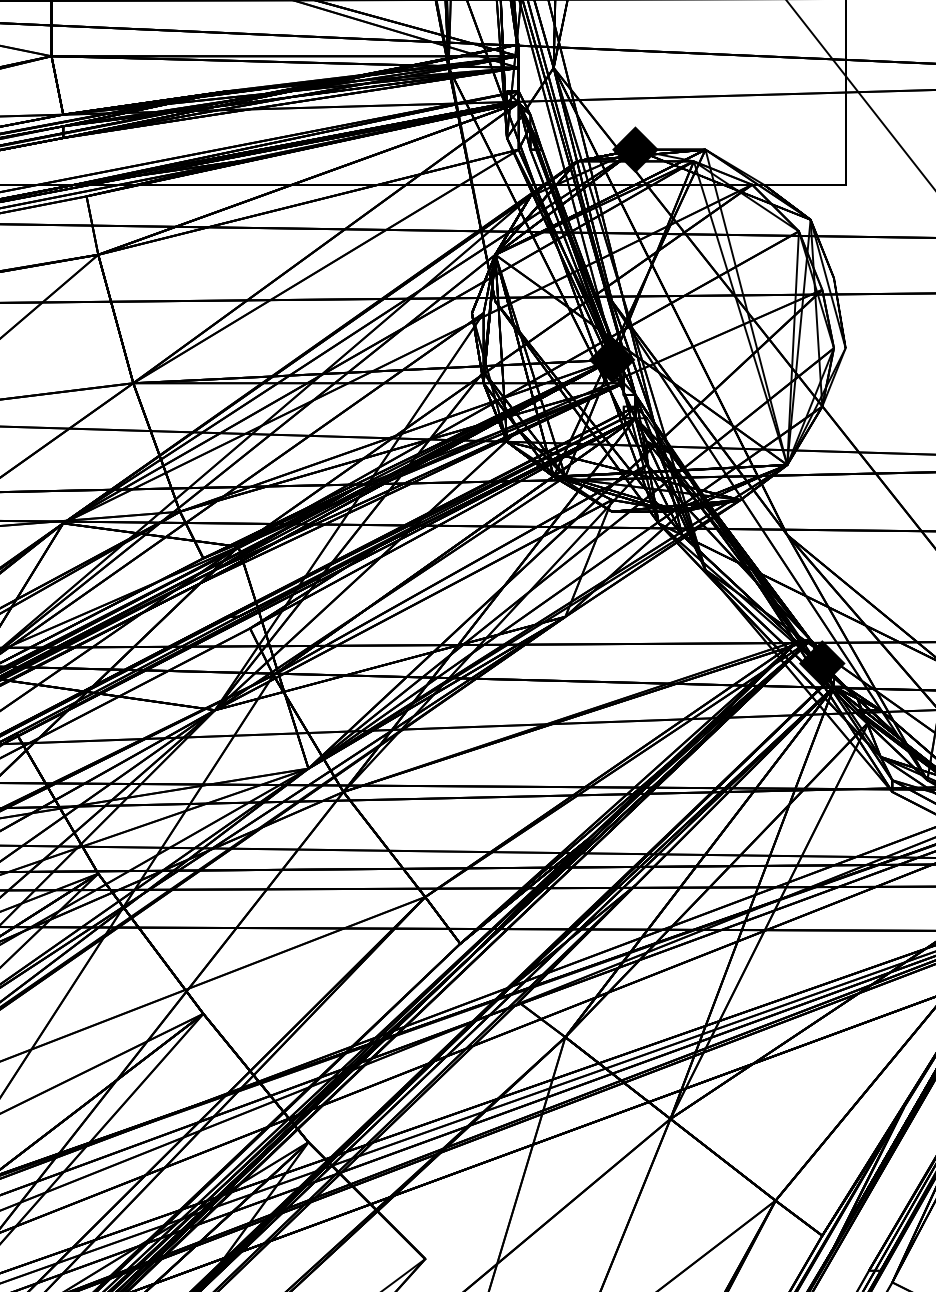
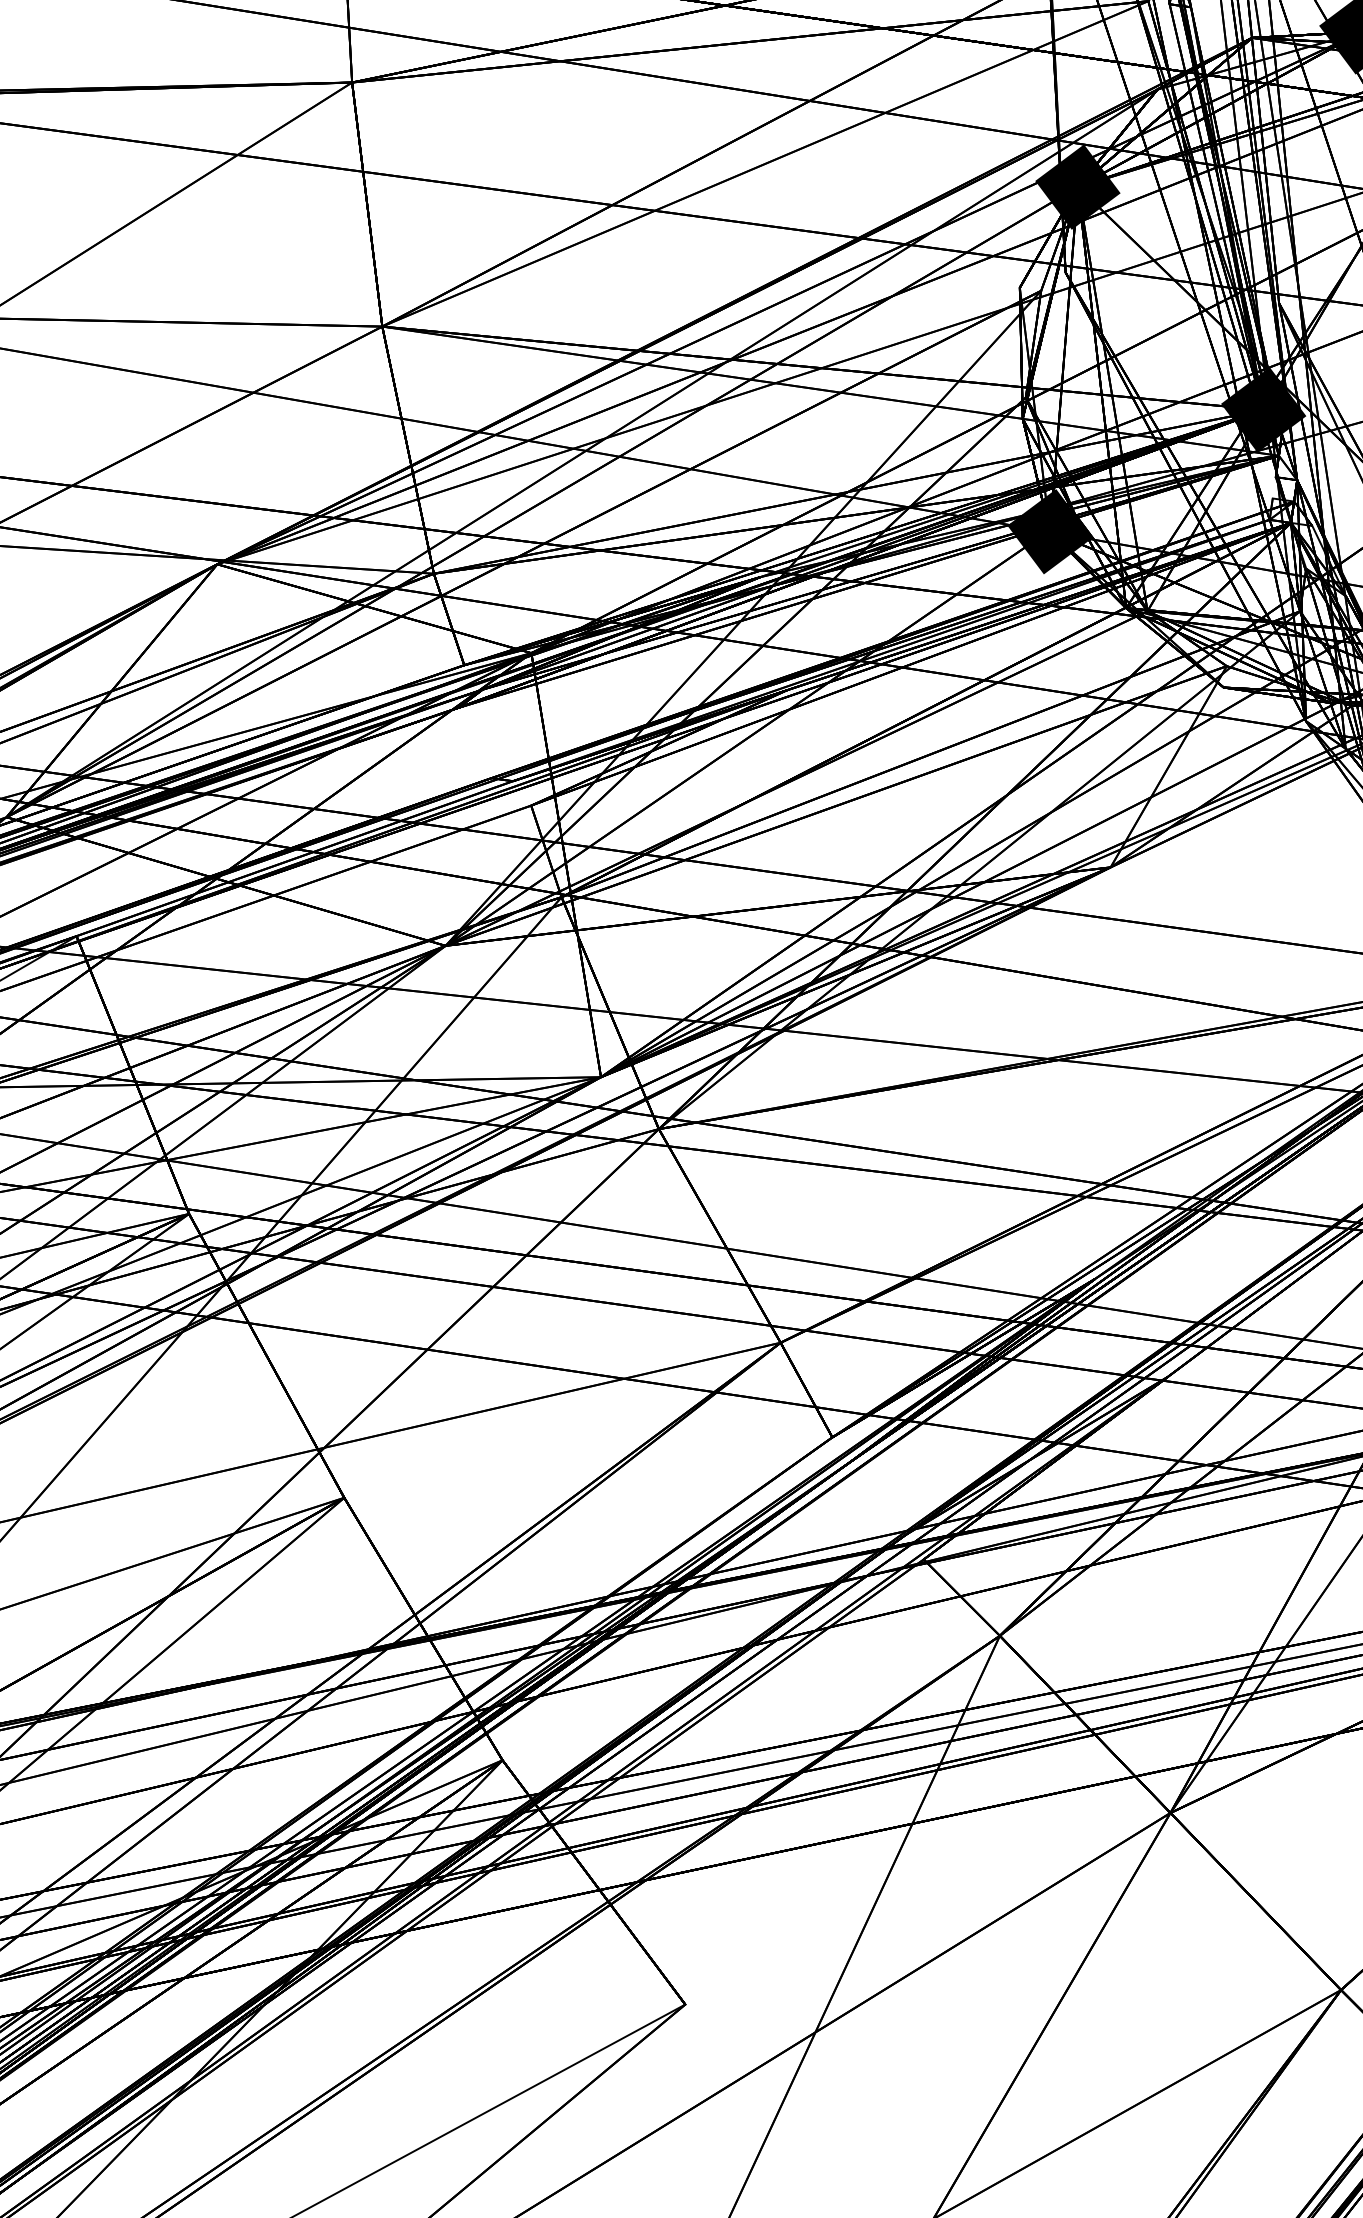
fill: (494, 254) -> (1076, 186), added
fill: (506, 441) -> (1049, 531), added

